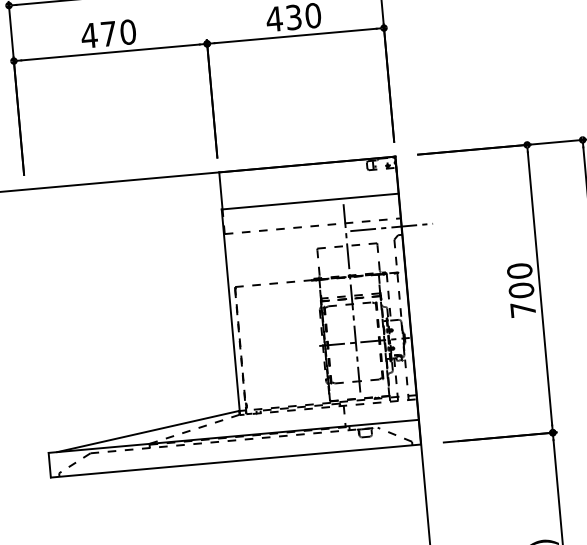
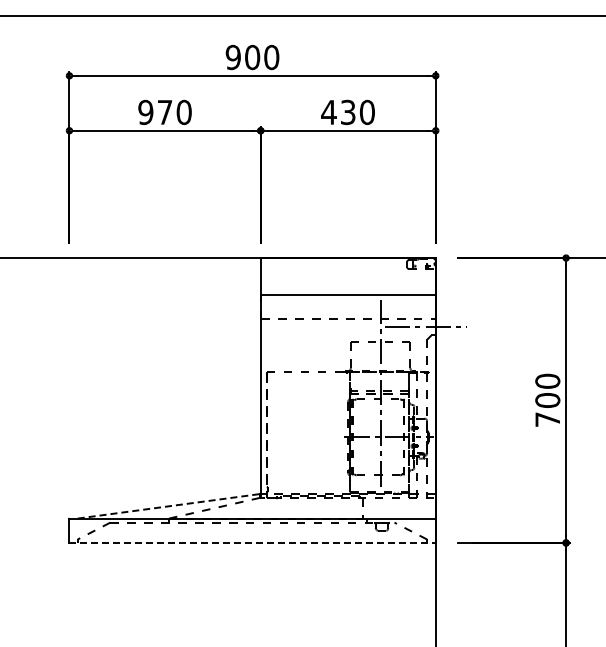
text: (89, 35) -> (145, 112), 470 -> 970
line: (147, 431) -> (168, 506), solid -> dashed
line: (235, 460) -> (252, 542), solid -> dashed

